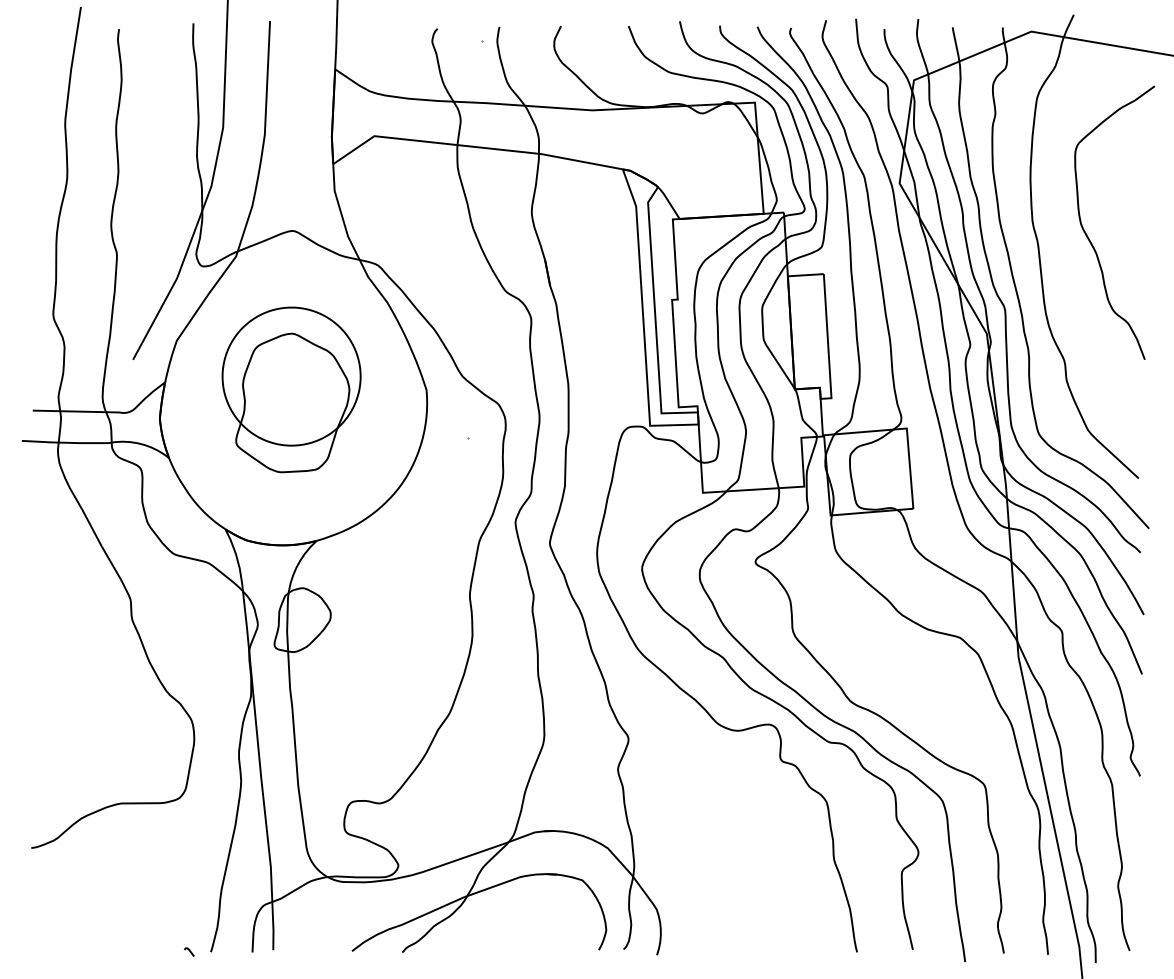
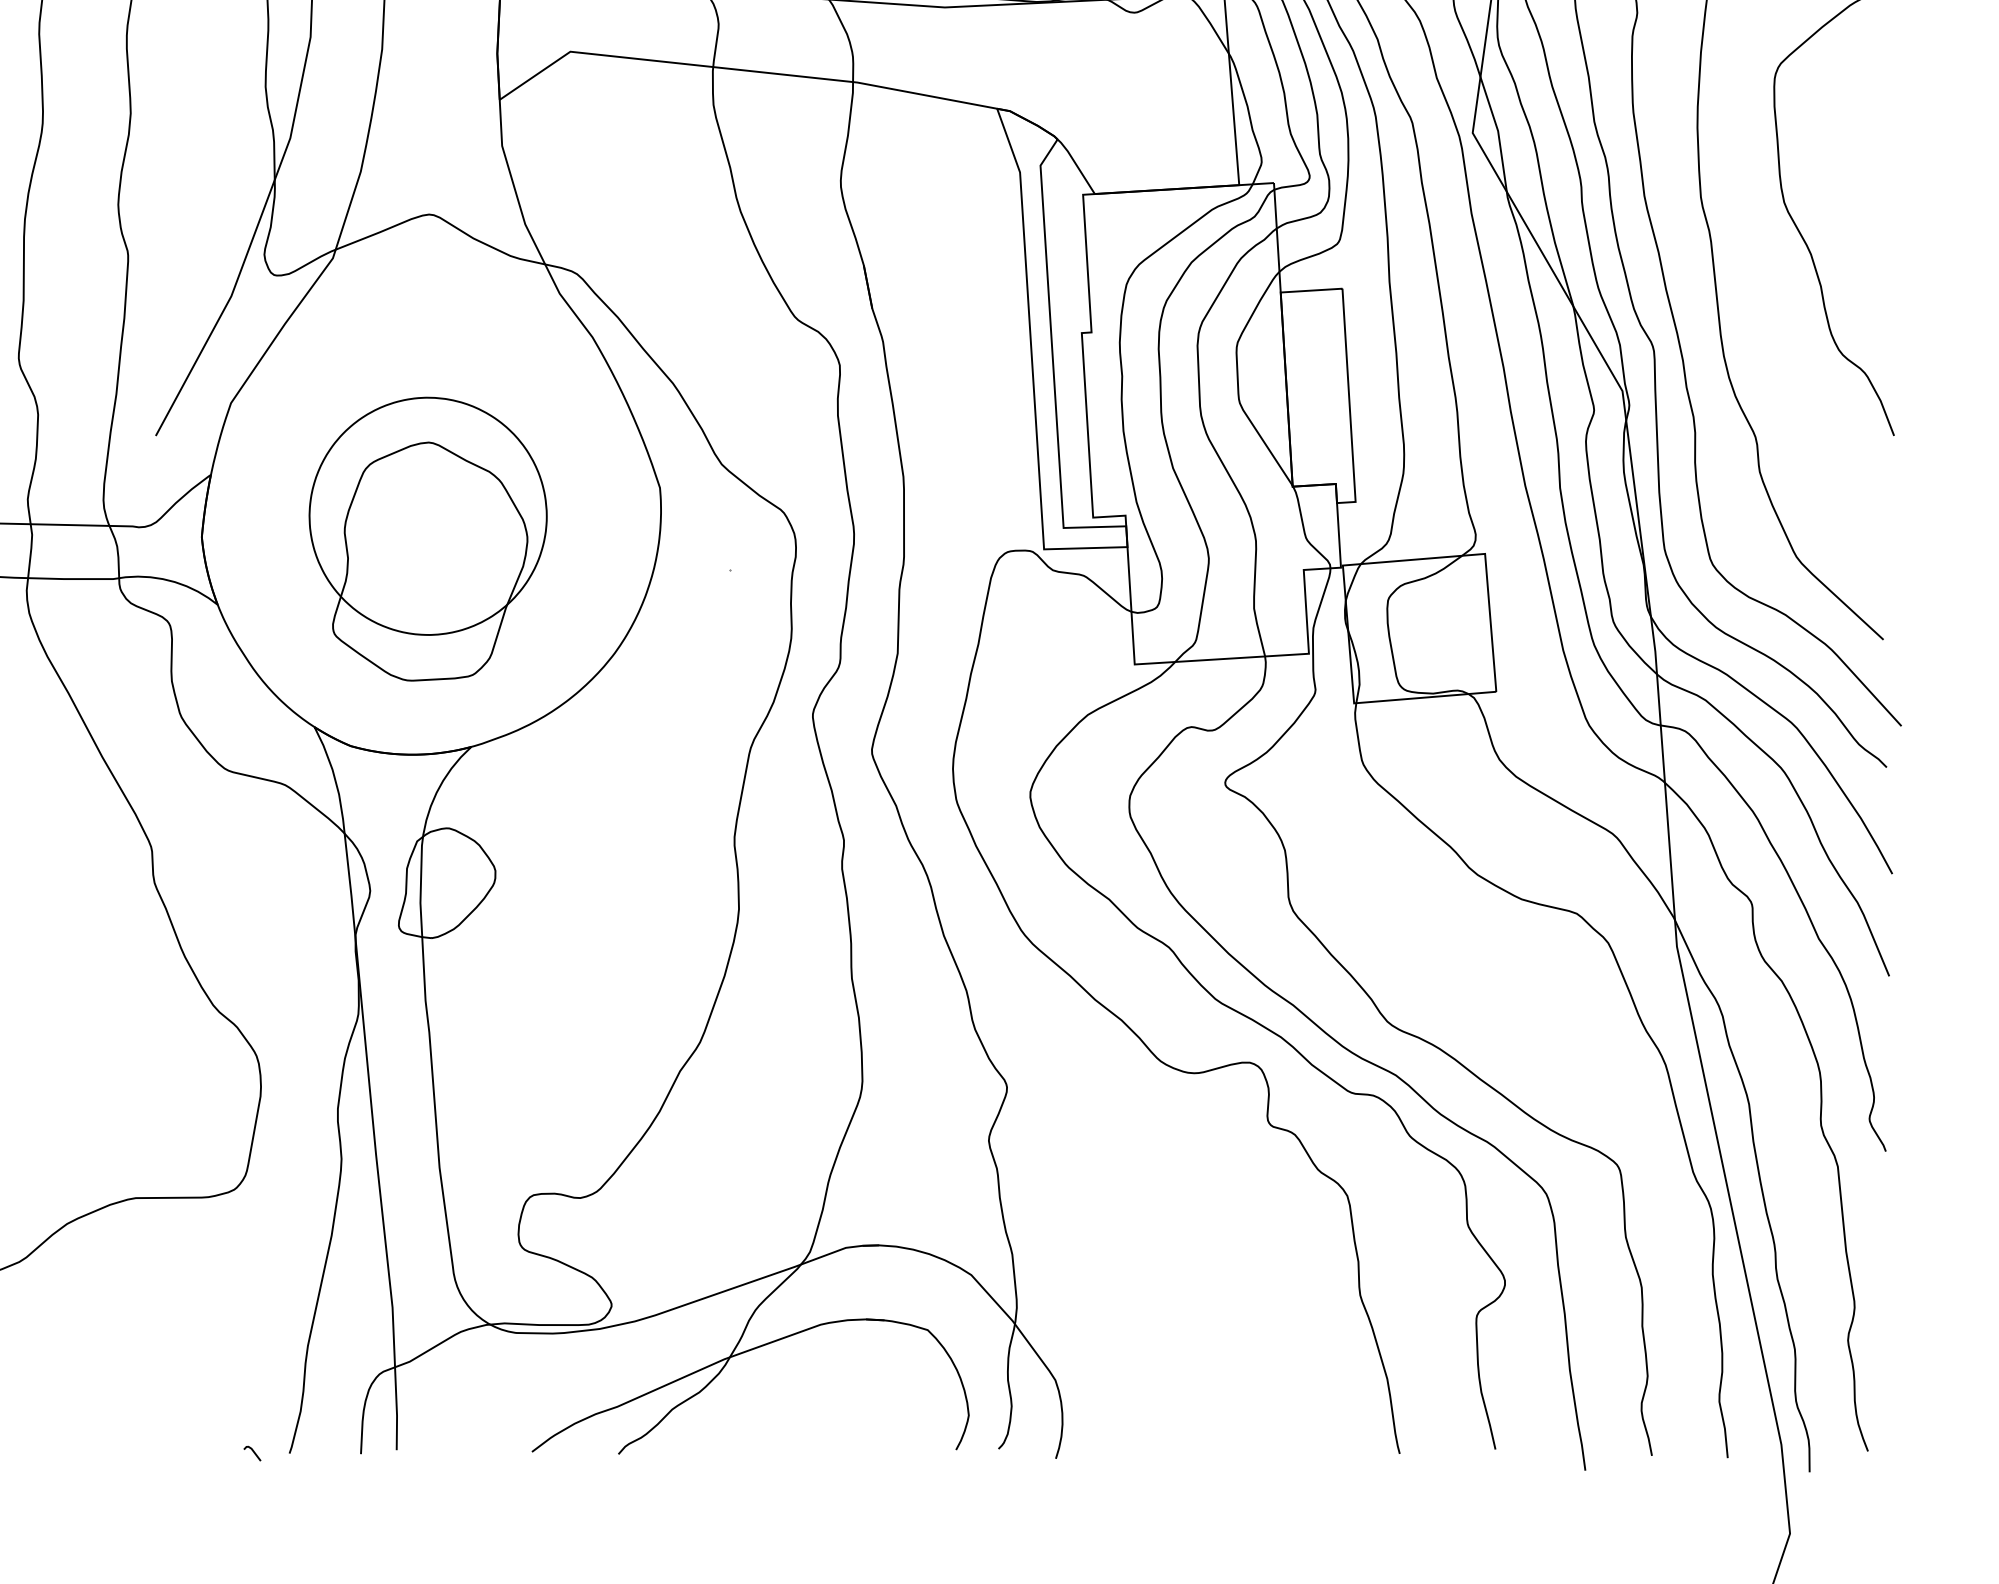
part: (291, 389) -> (427, 538), moved

